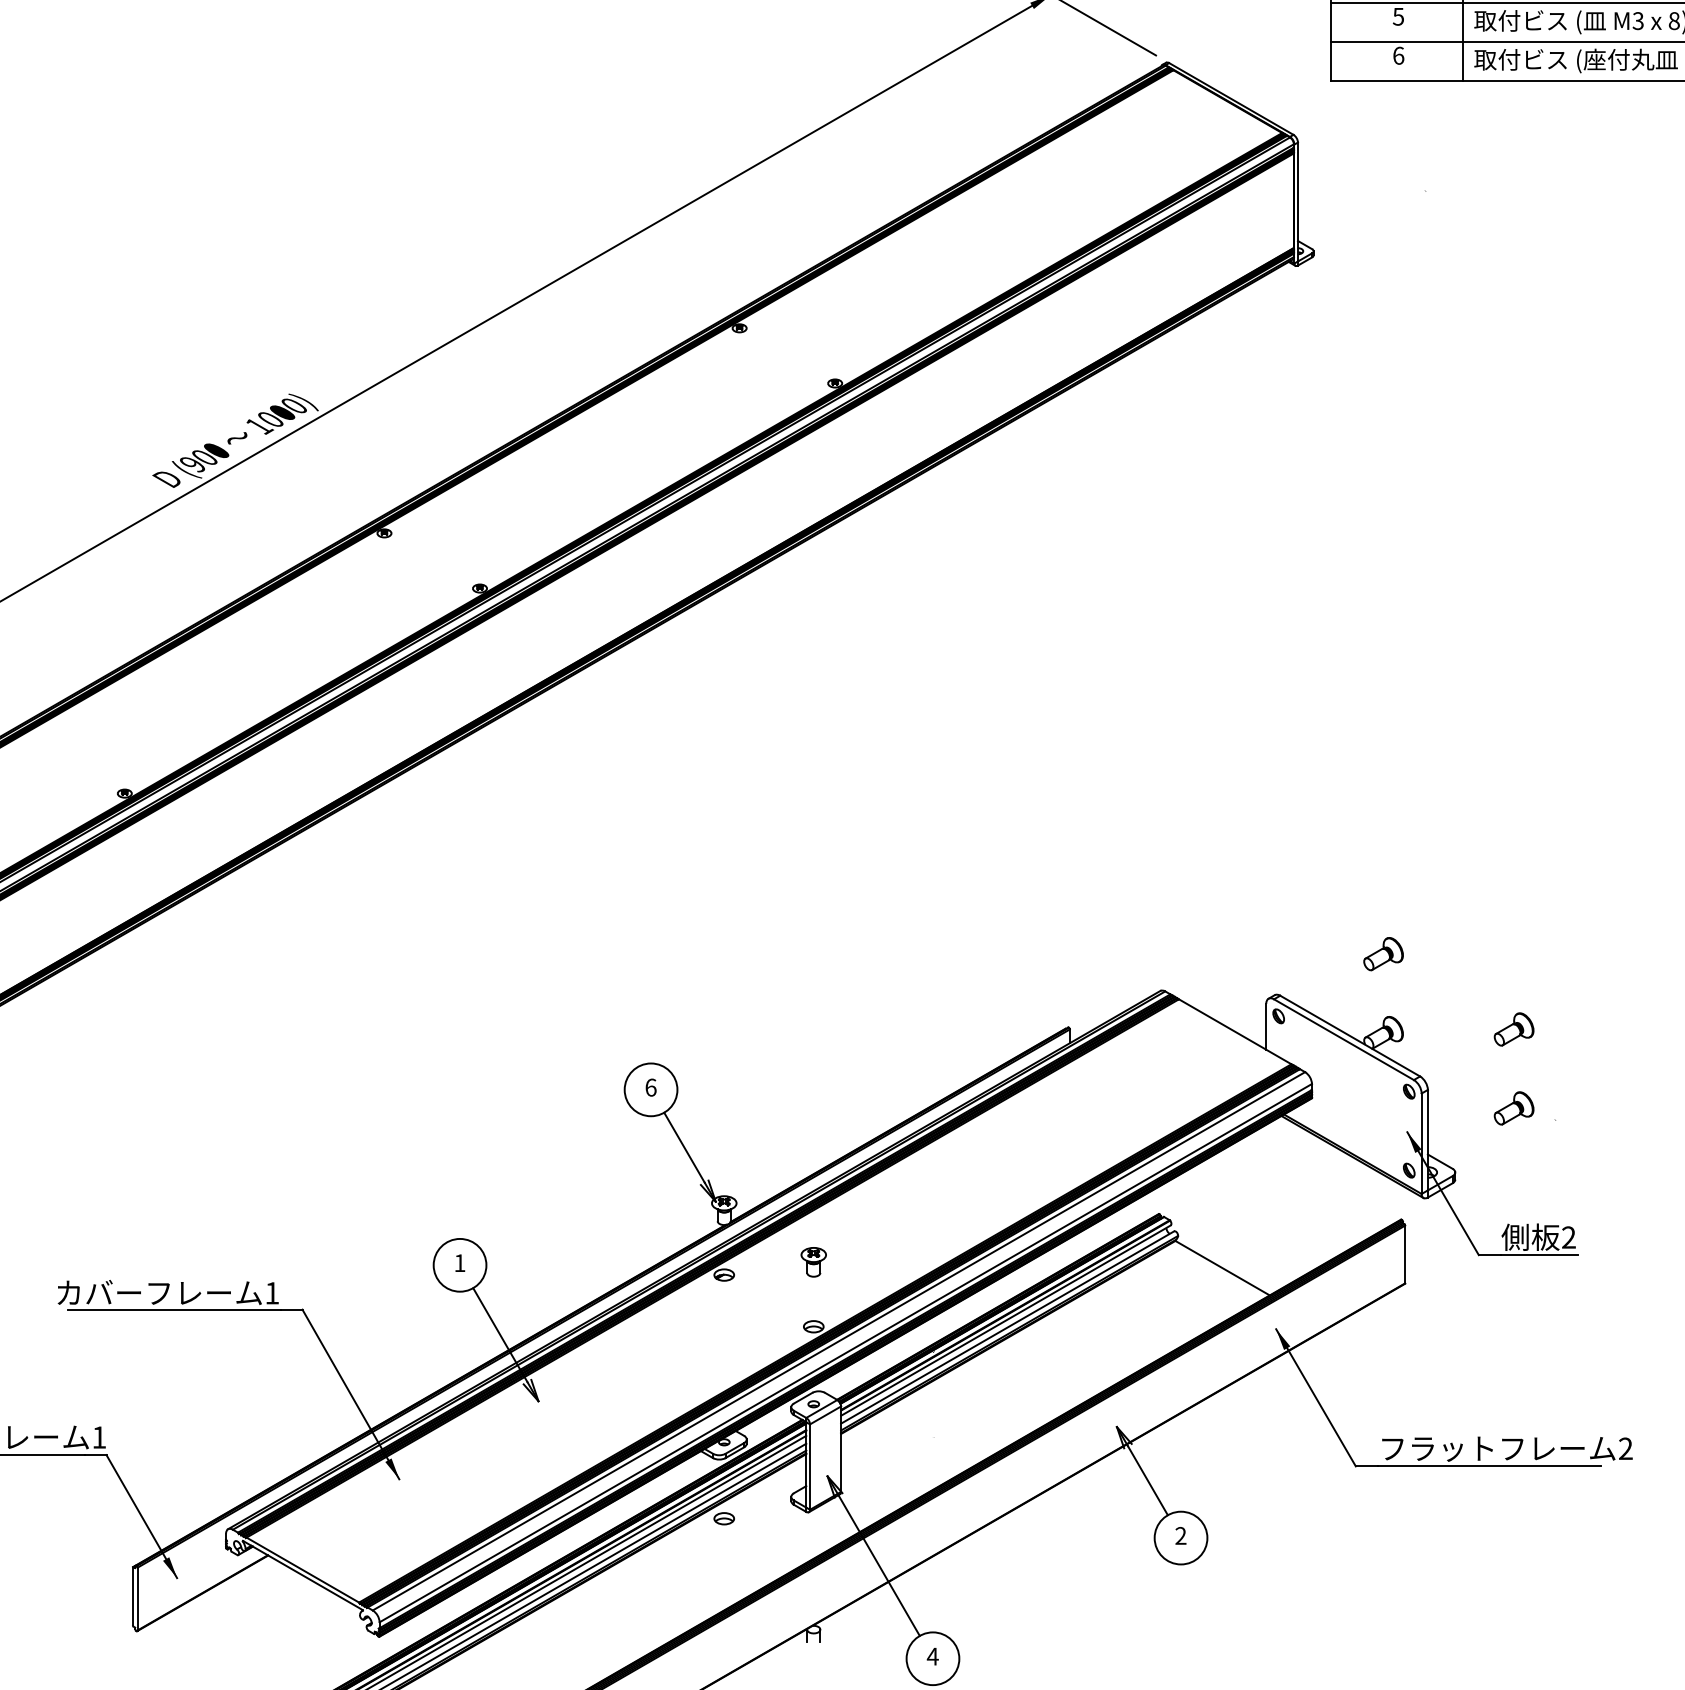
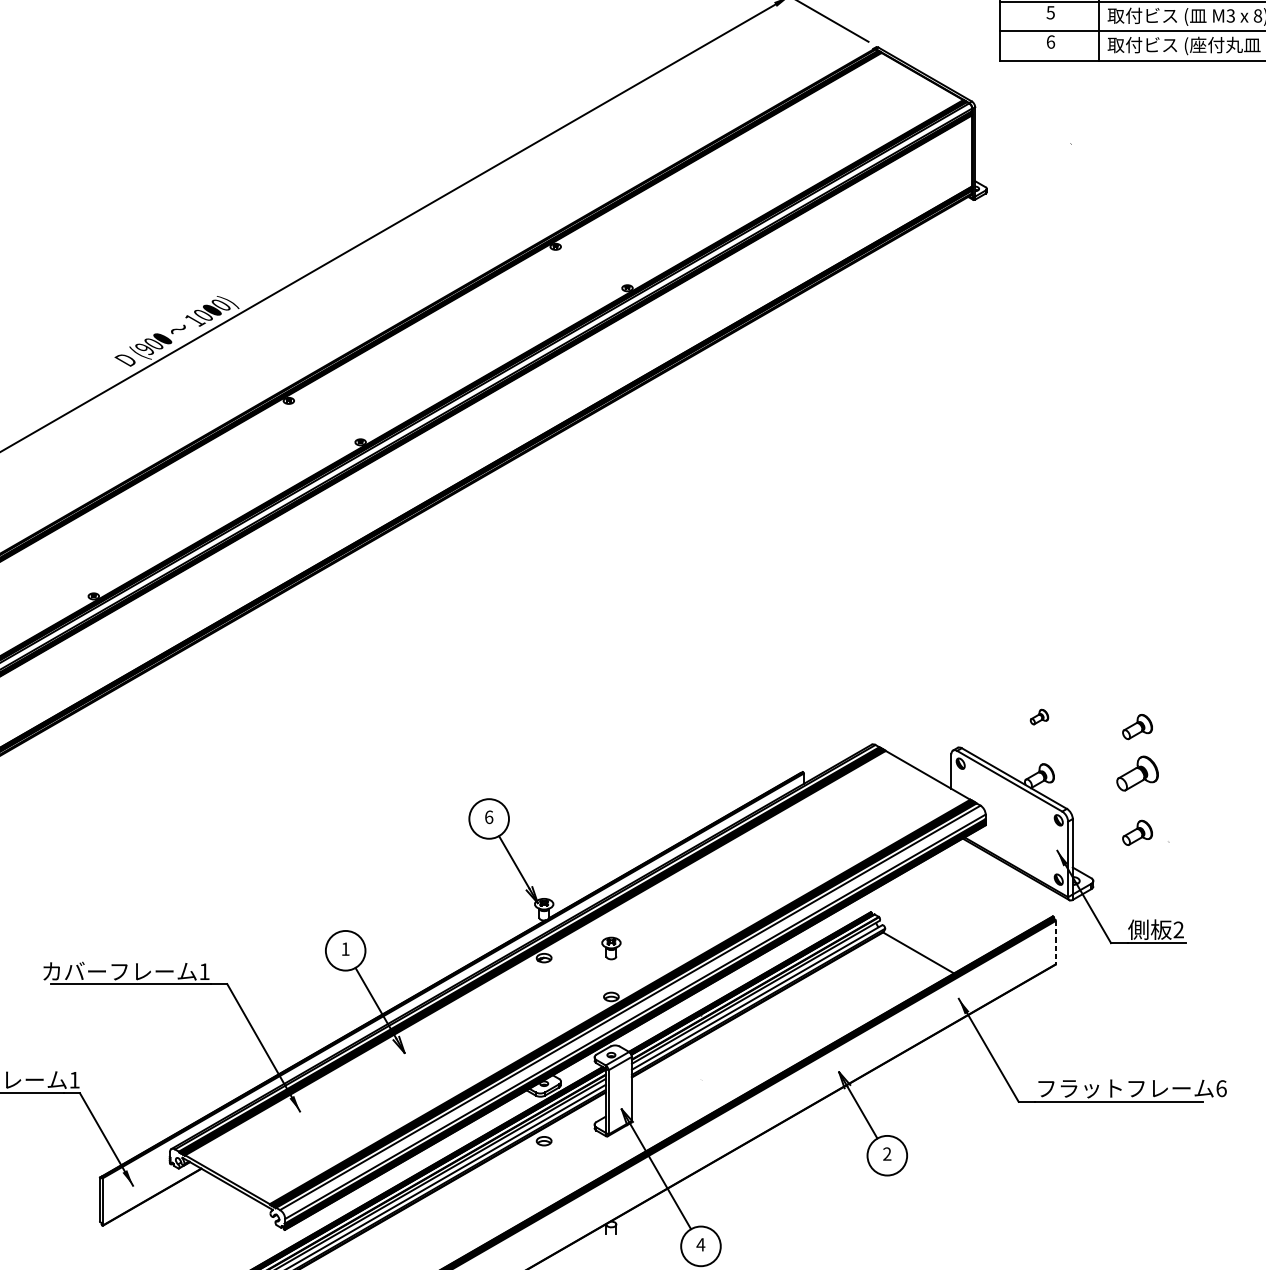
part: (1383, 954) -> (1039, 717), size x0.6
part: (1513, 967) -> (1137, 727), added
part: (1513, 1029) -> (1137, 773), size x1.4
line: (1405, 1254) -> (1055, 942), solid -> dashed
text: (1625, 1448) -> (1221, 1088), 2 -> 6

